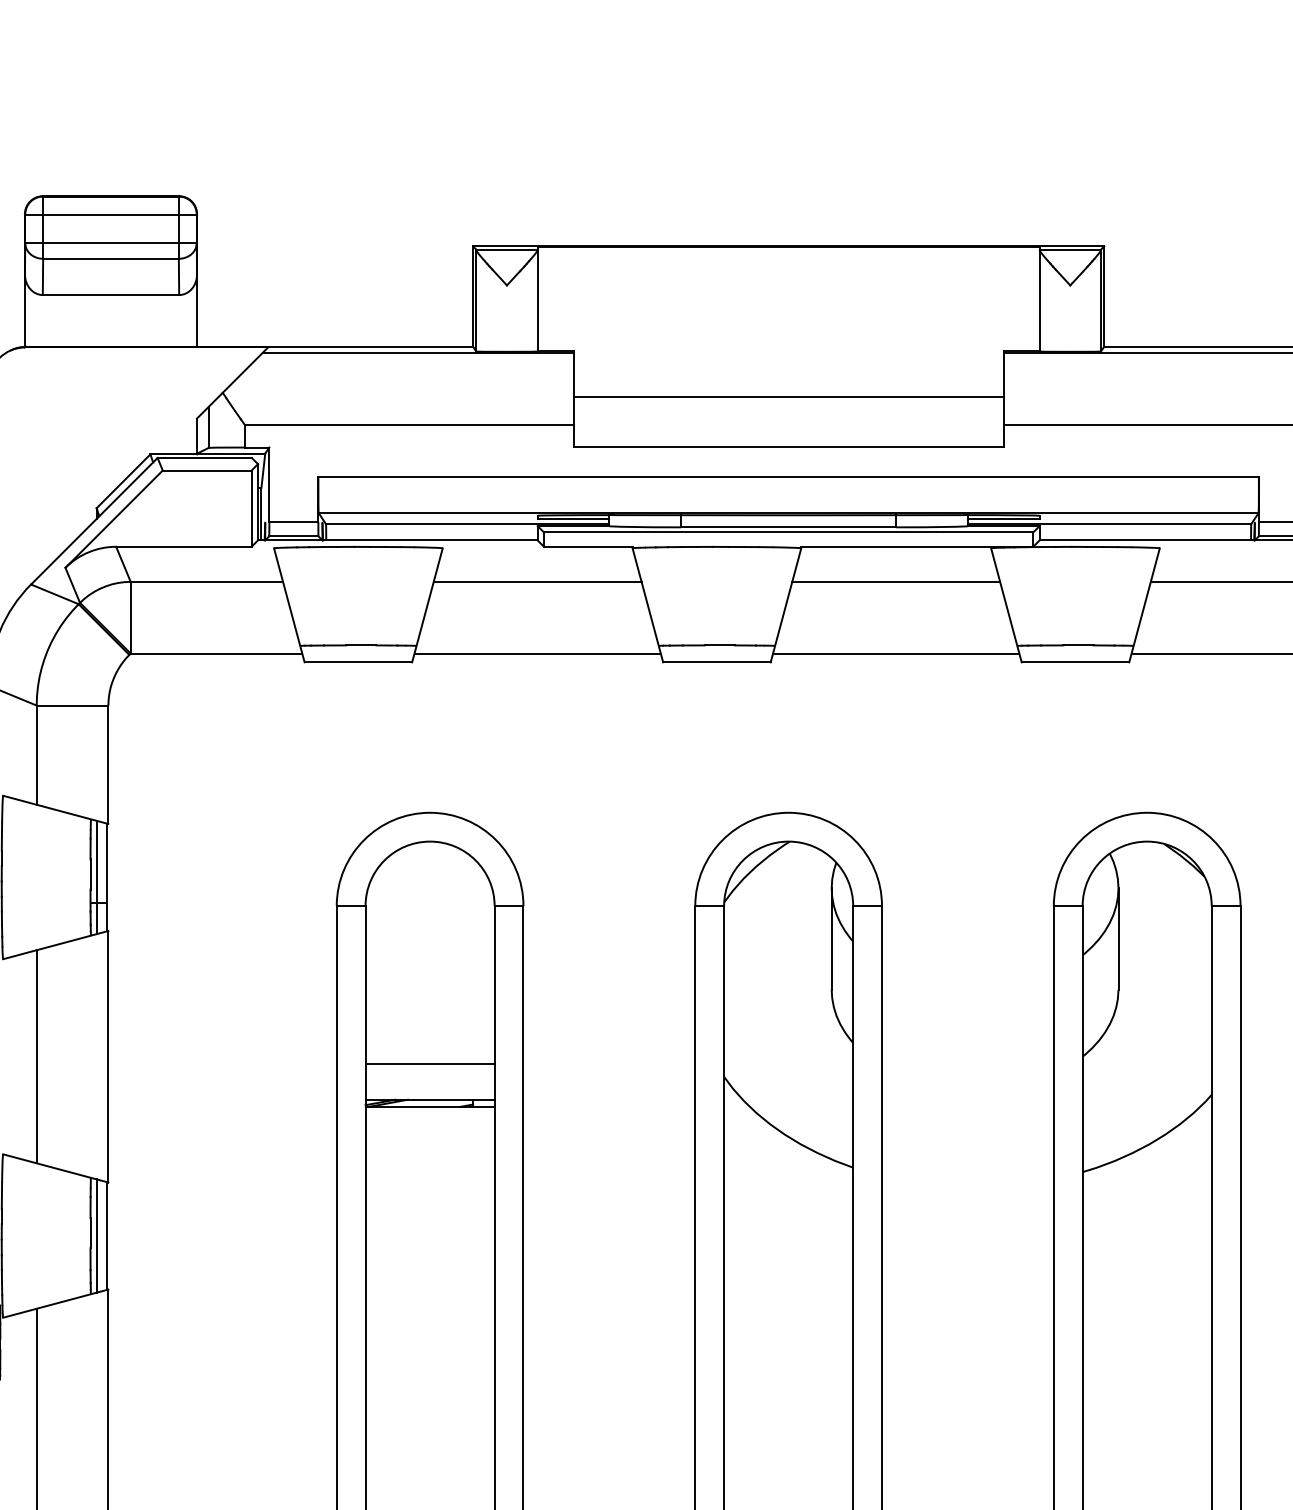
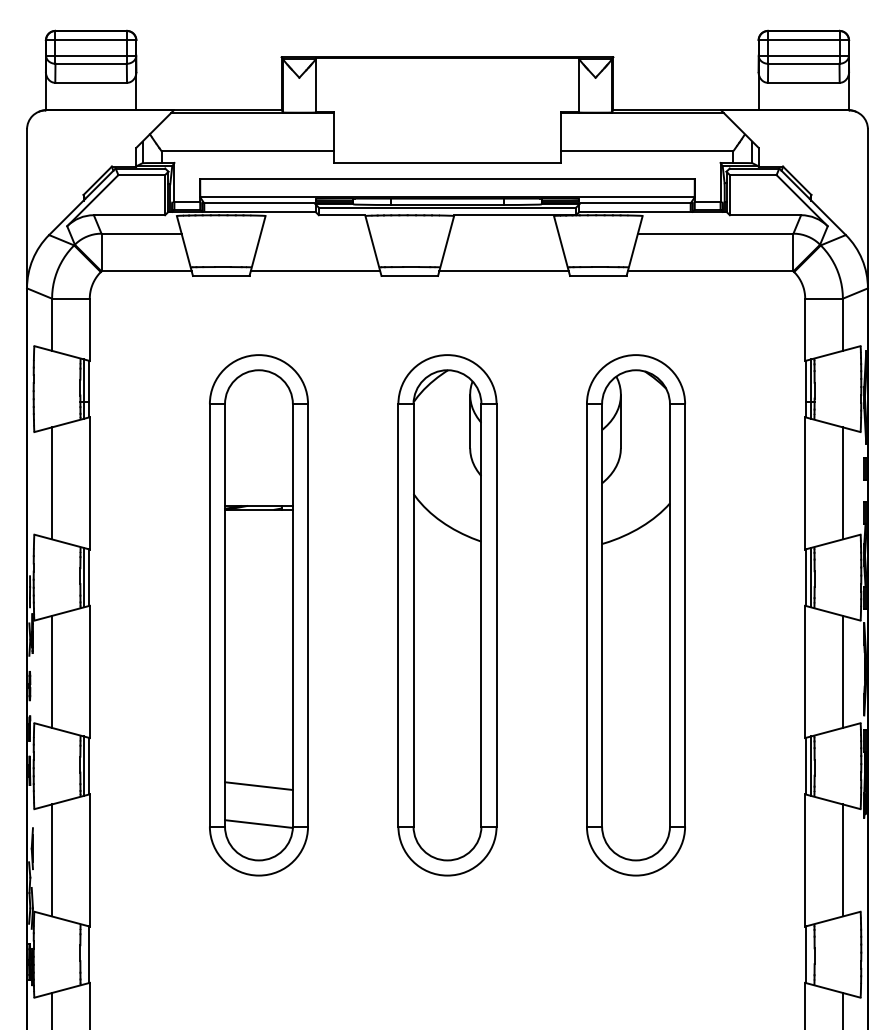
line: (788, 397) -> (447, 136), removed
line: (537, 581) -> (315, 233), removed
line: (895, 581) -> (503, 233), removed
line: (429, 1064) -> (258, 487), removed

